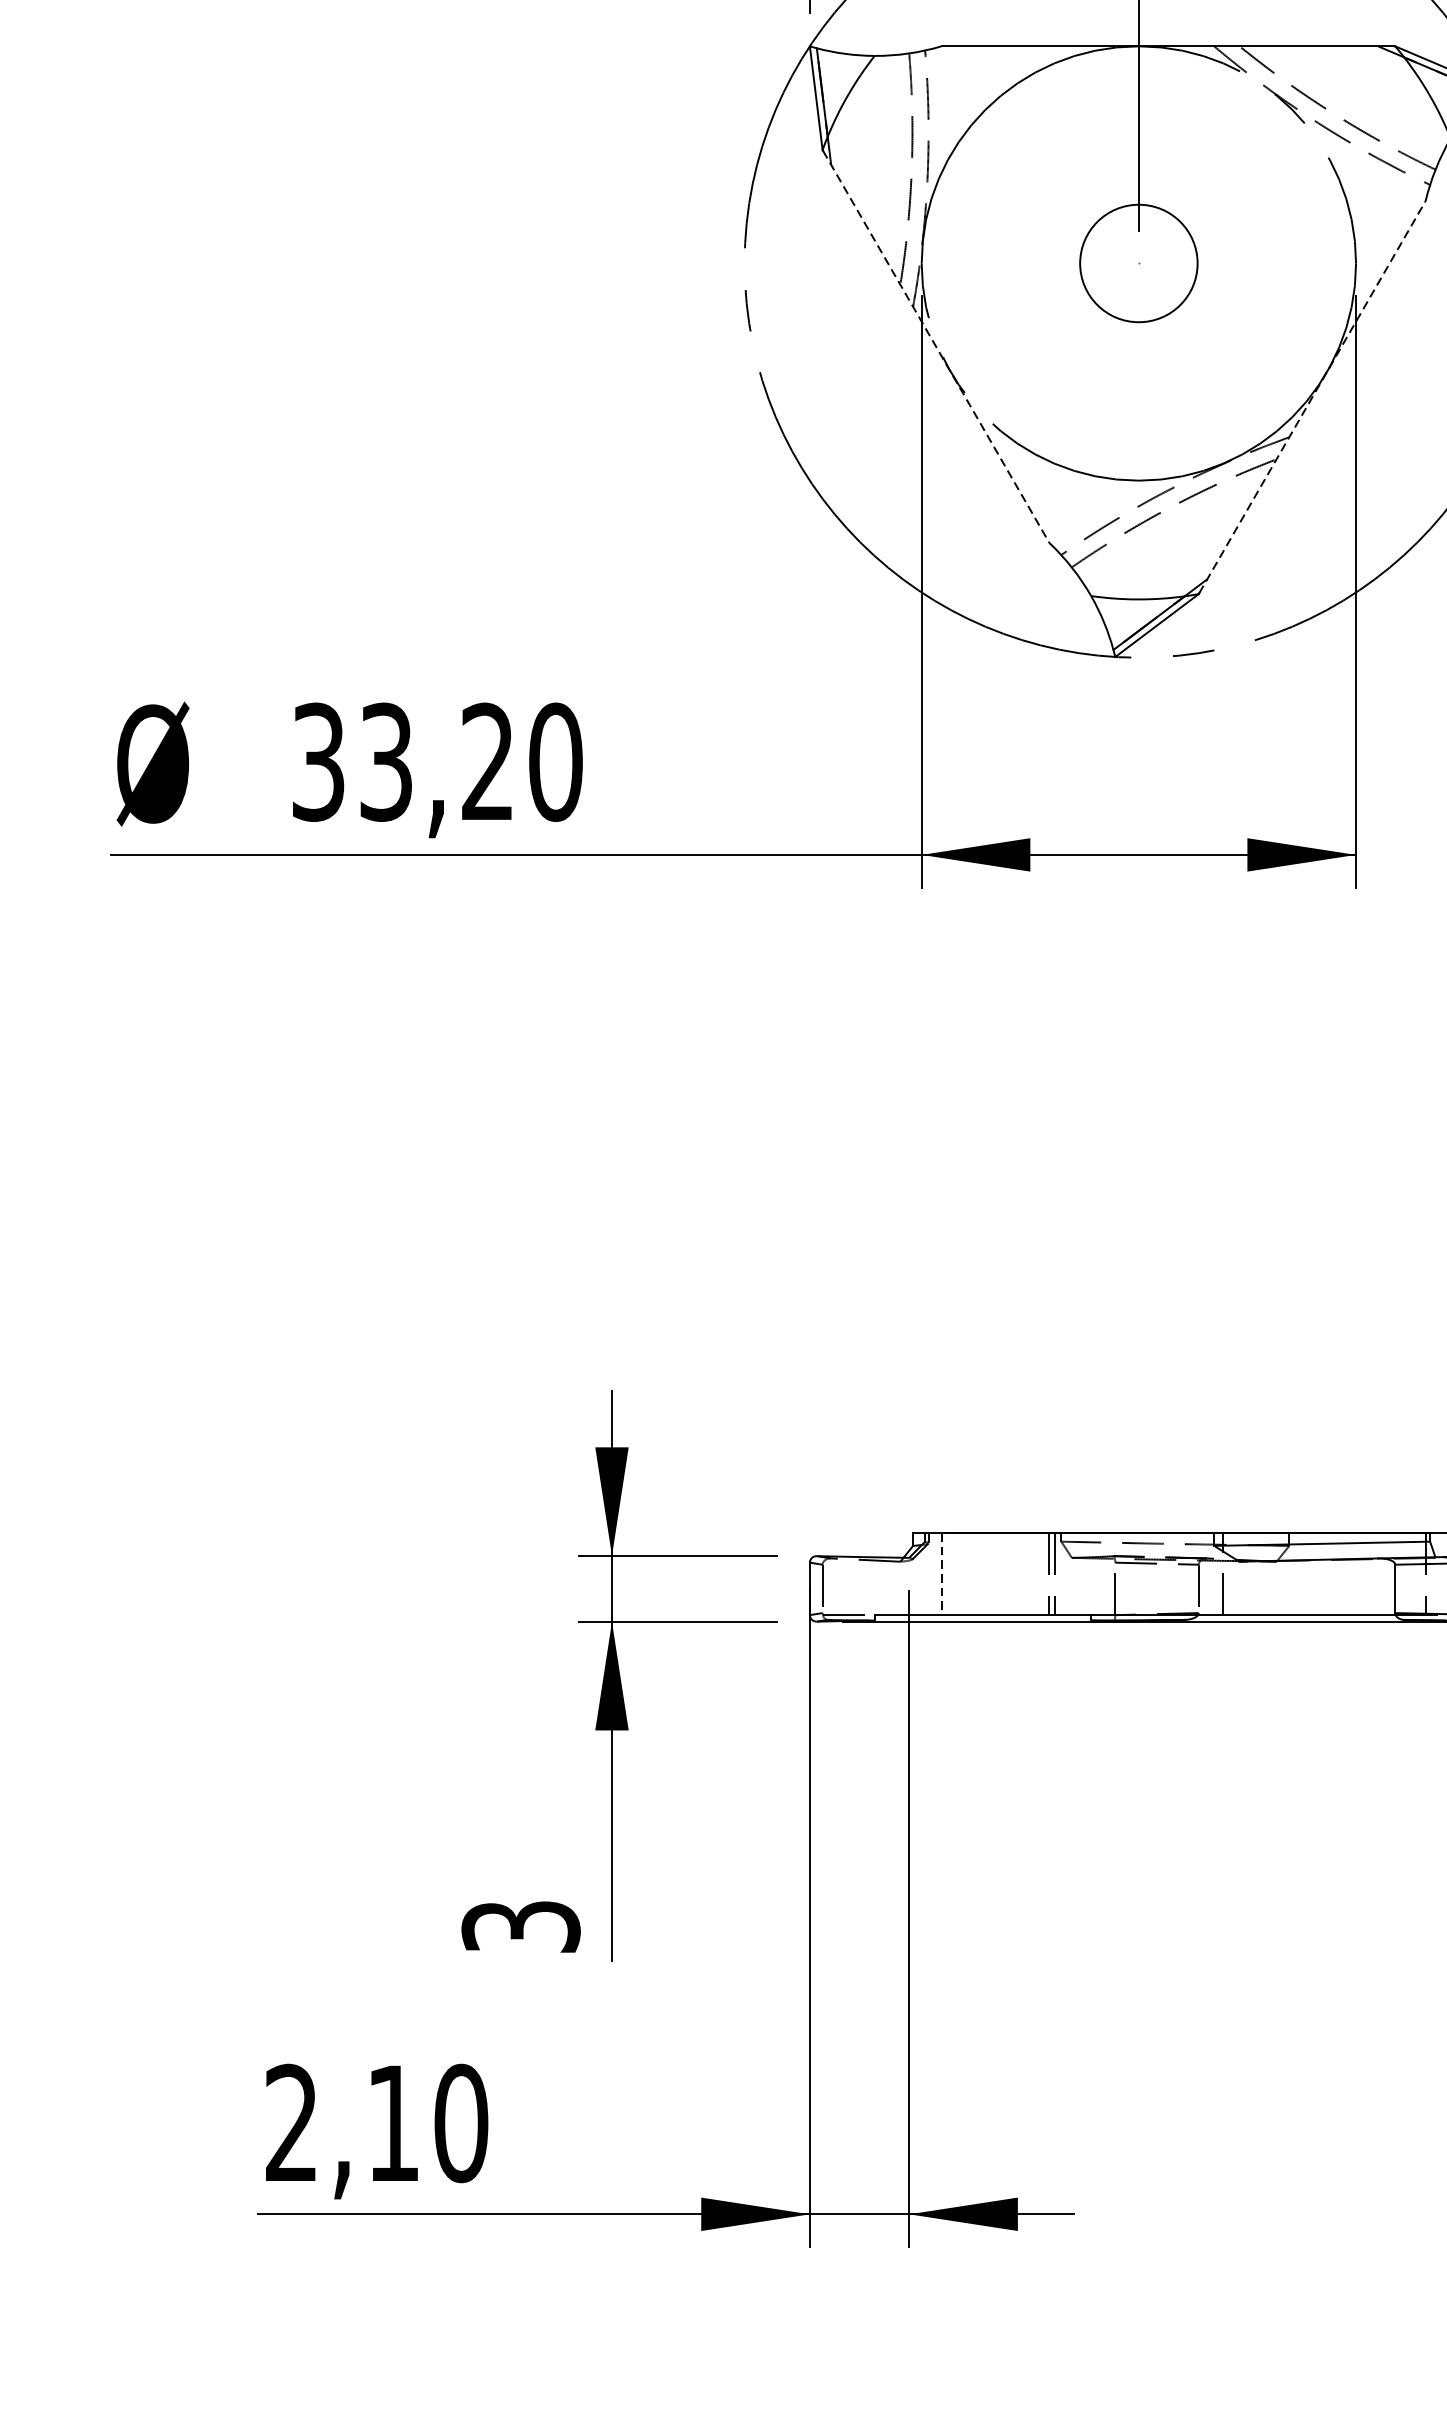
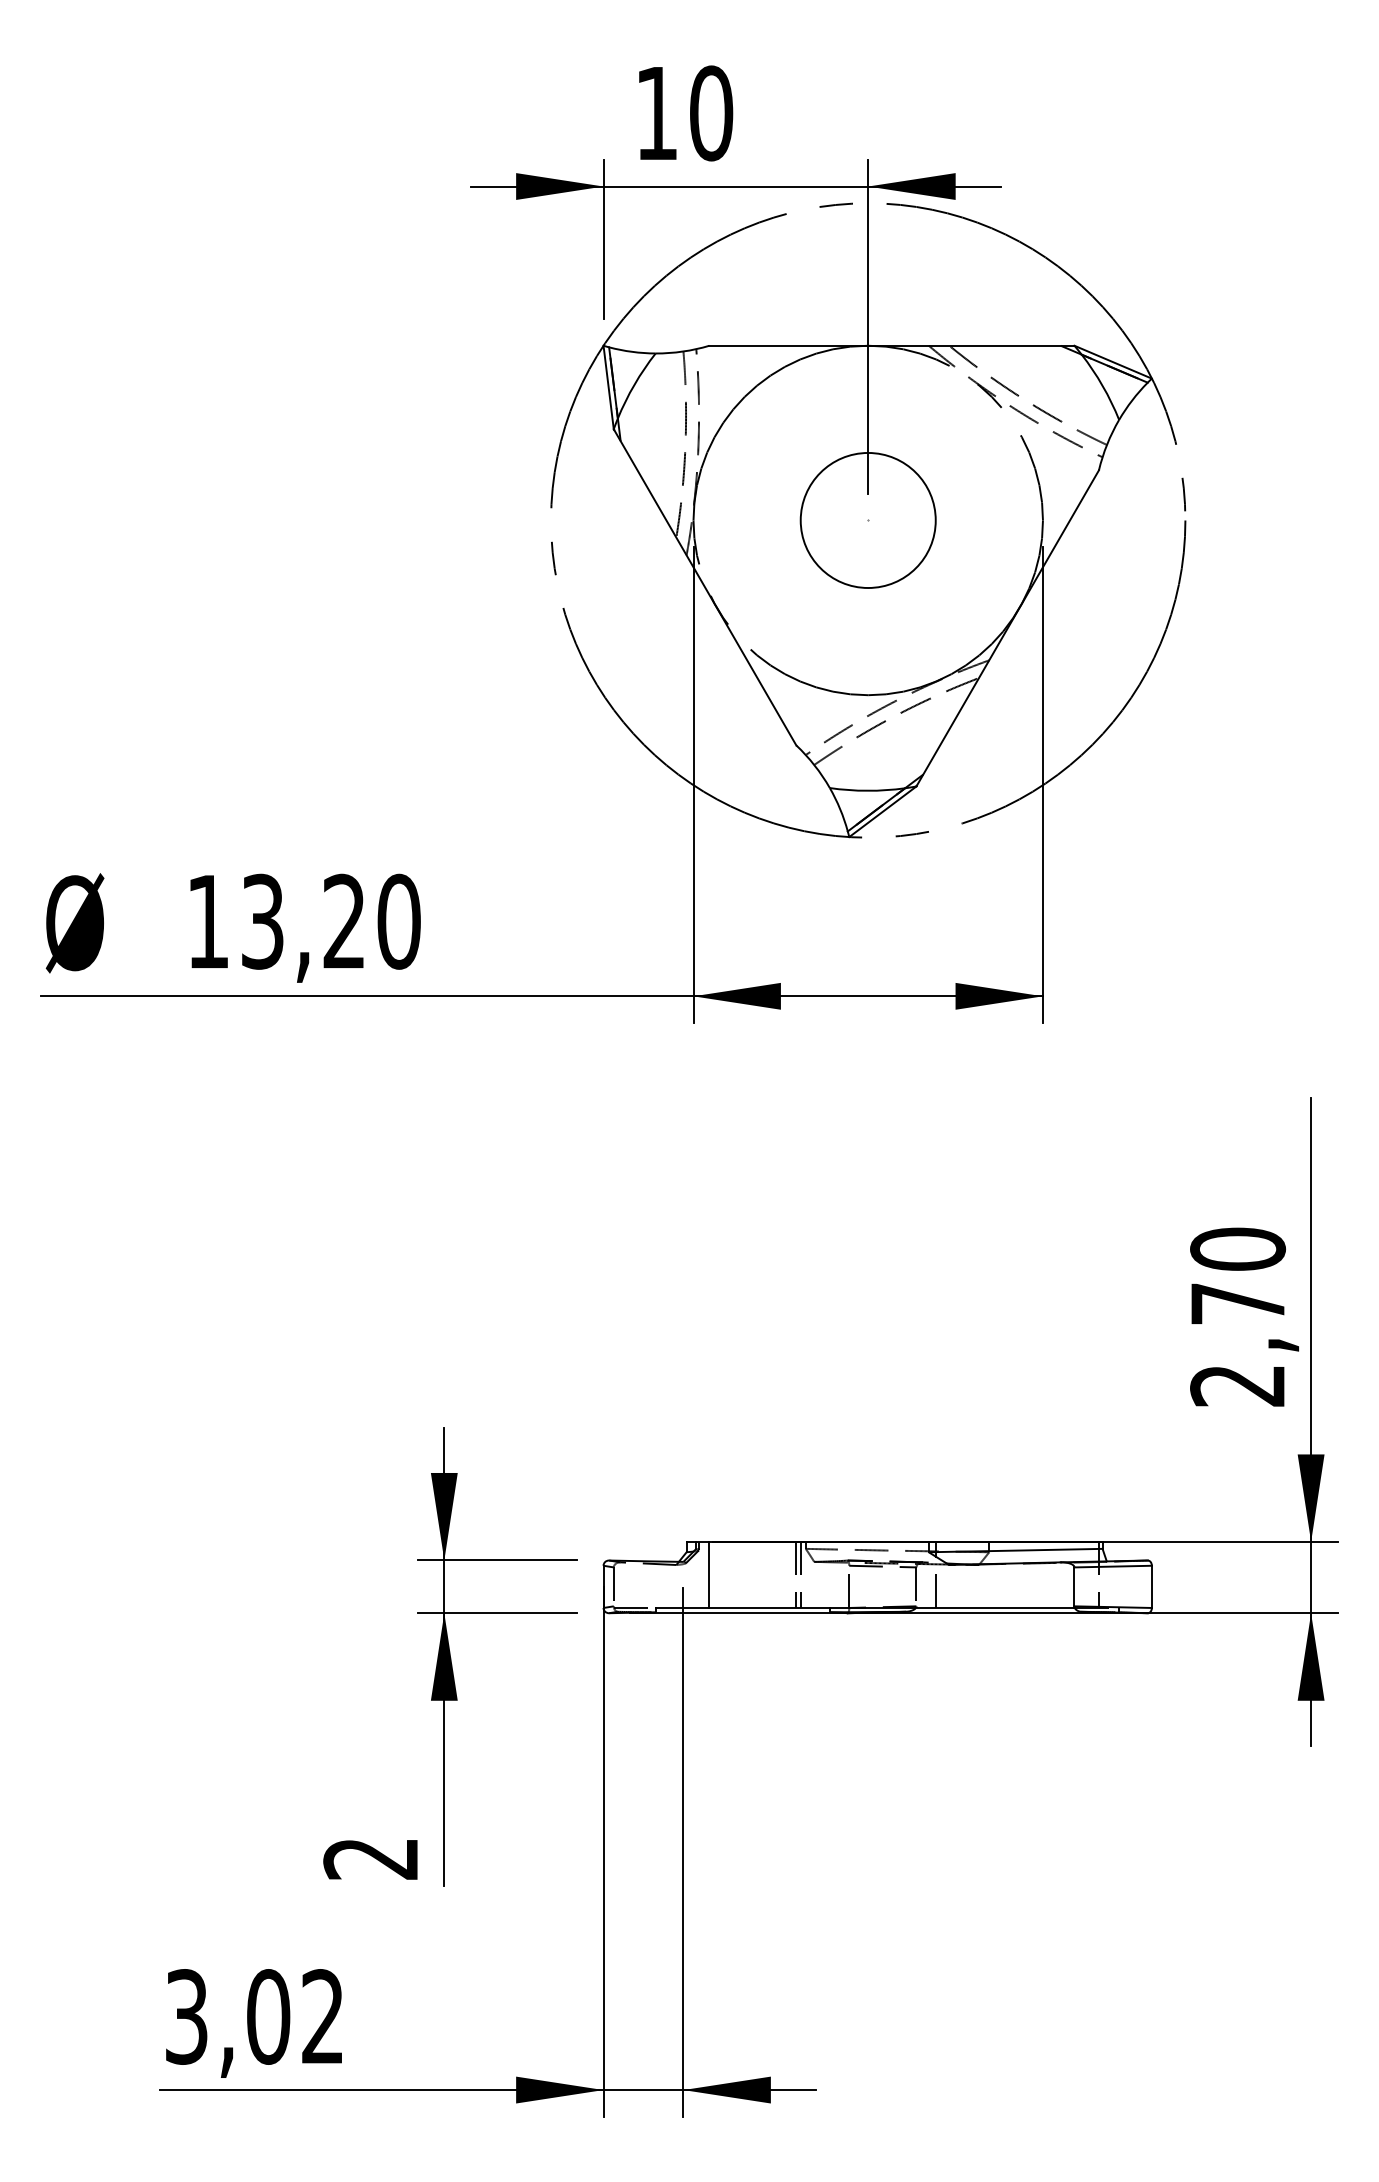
circle: (1137, 263) -> (867, 520), size x1.43
line: (936, 348) -> (705, 588), dashed -> solid
line: (1313, 396) -> (1008, 627), dashed -> solid
text: (317, 761) -> (207, 921), 33,20 -> 13,20
line: (941, 1574) -> (709, 1575), dashed -> solid
text: (521, 1926) -> (371, 1858), 3 -> 2
text: (377, 2122) -> (255, 2016), 2,10 -> 3,02

